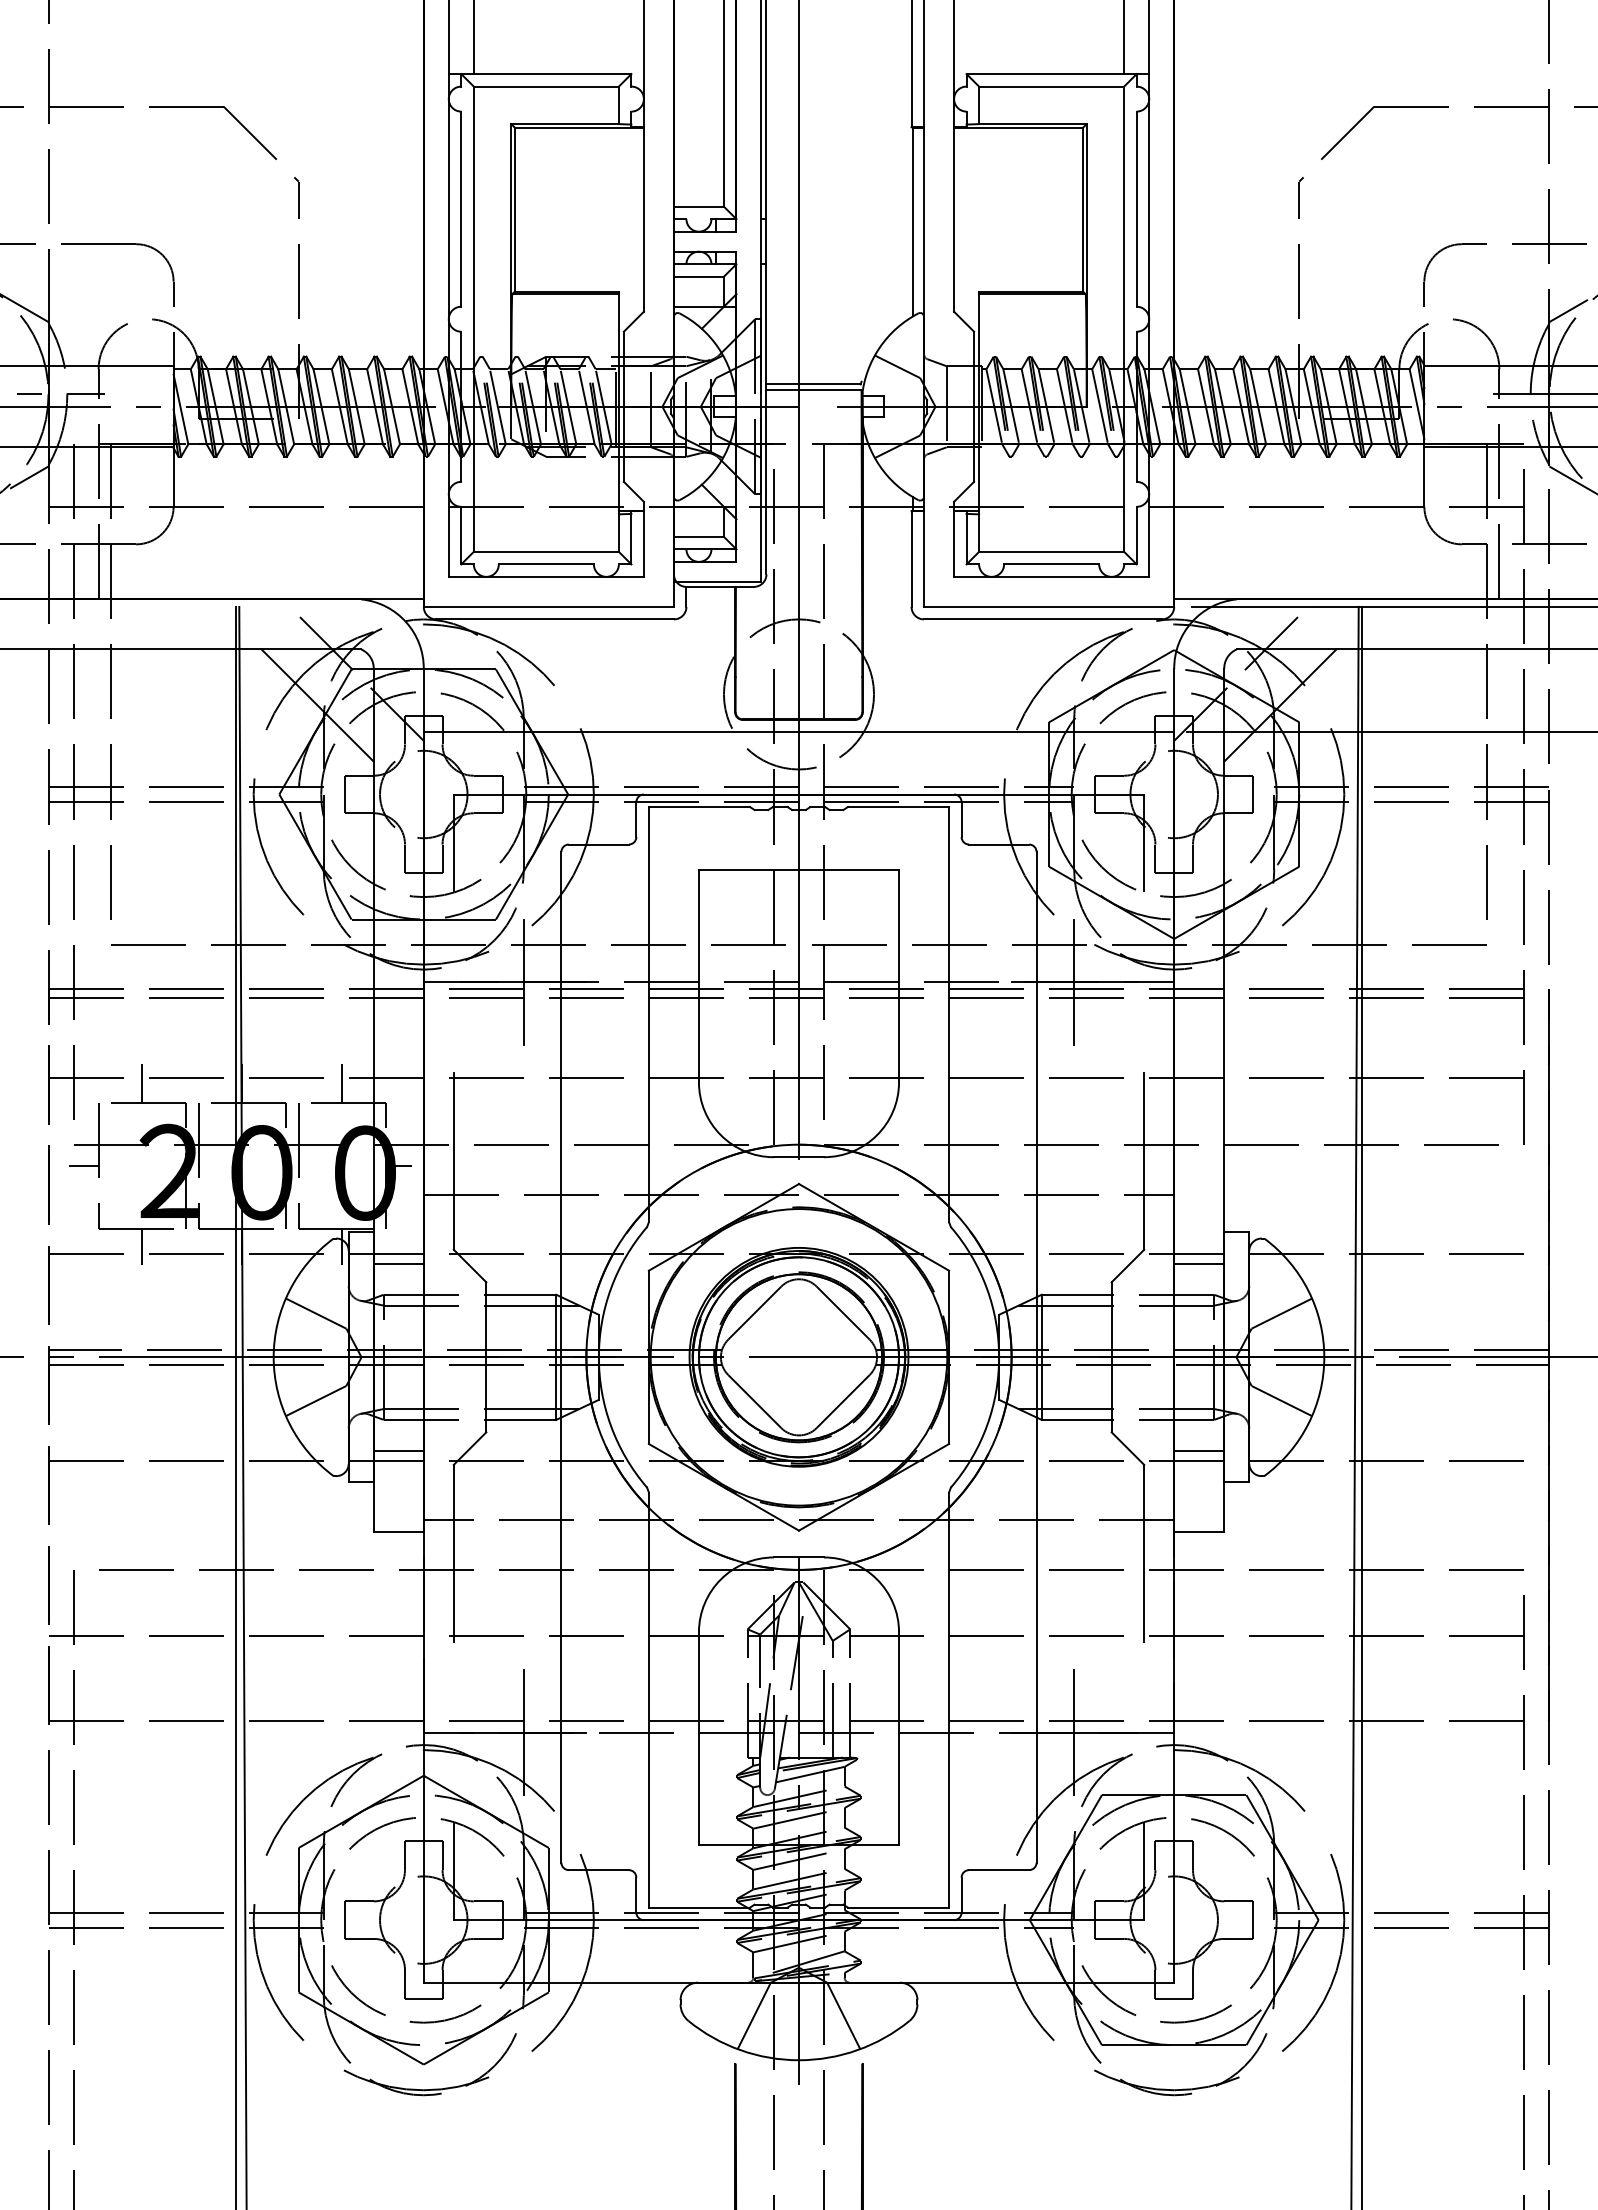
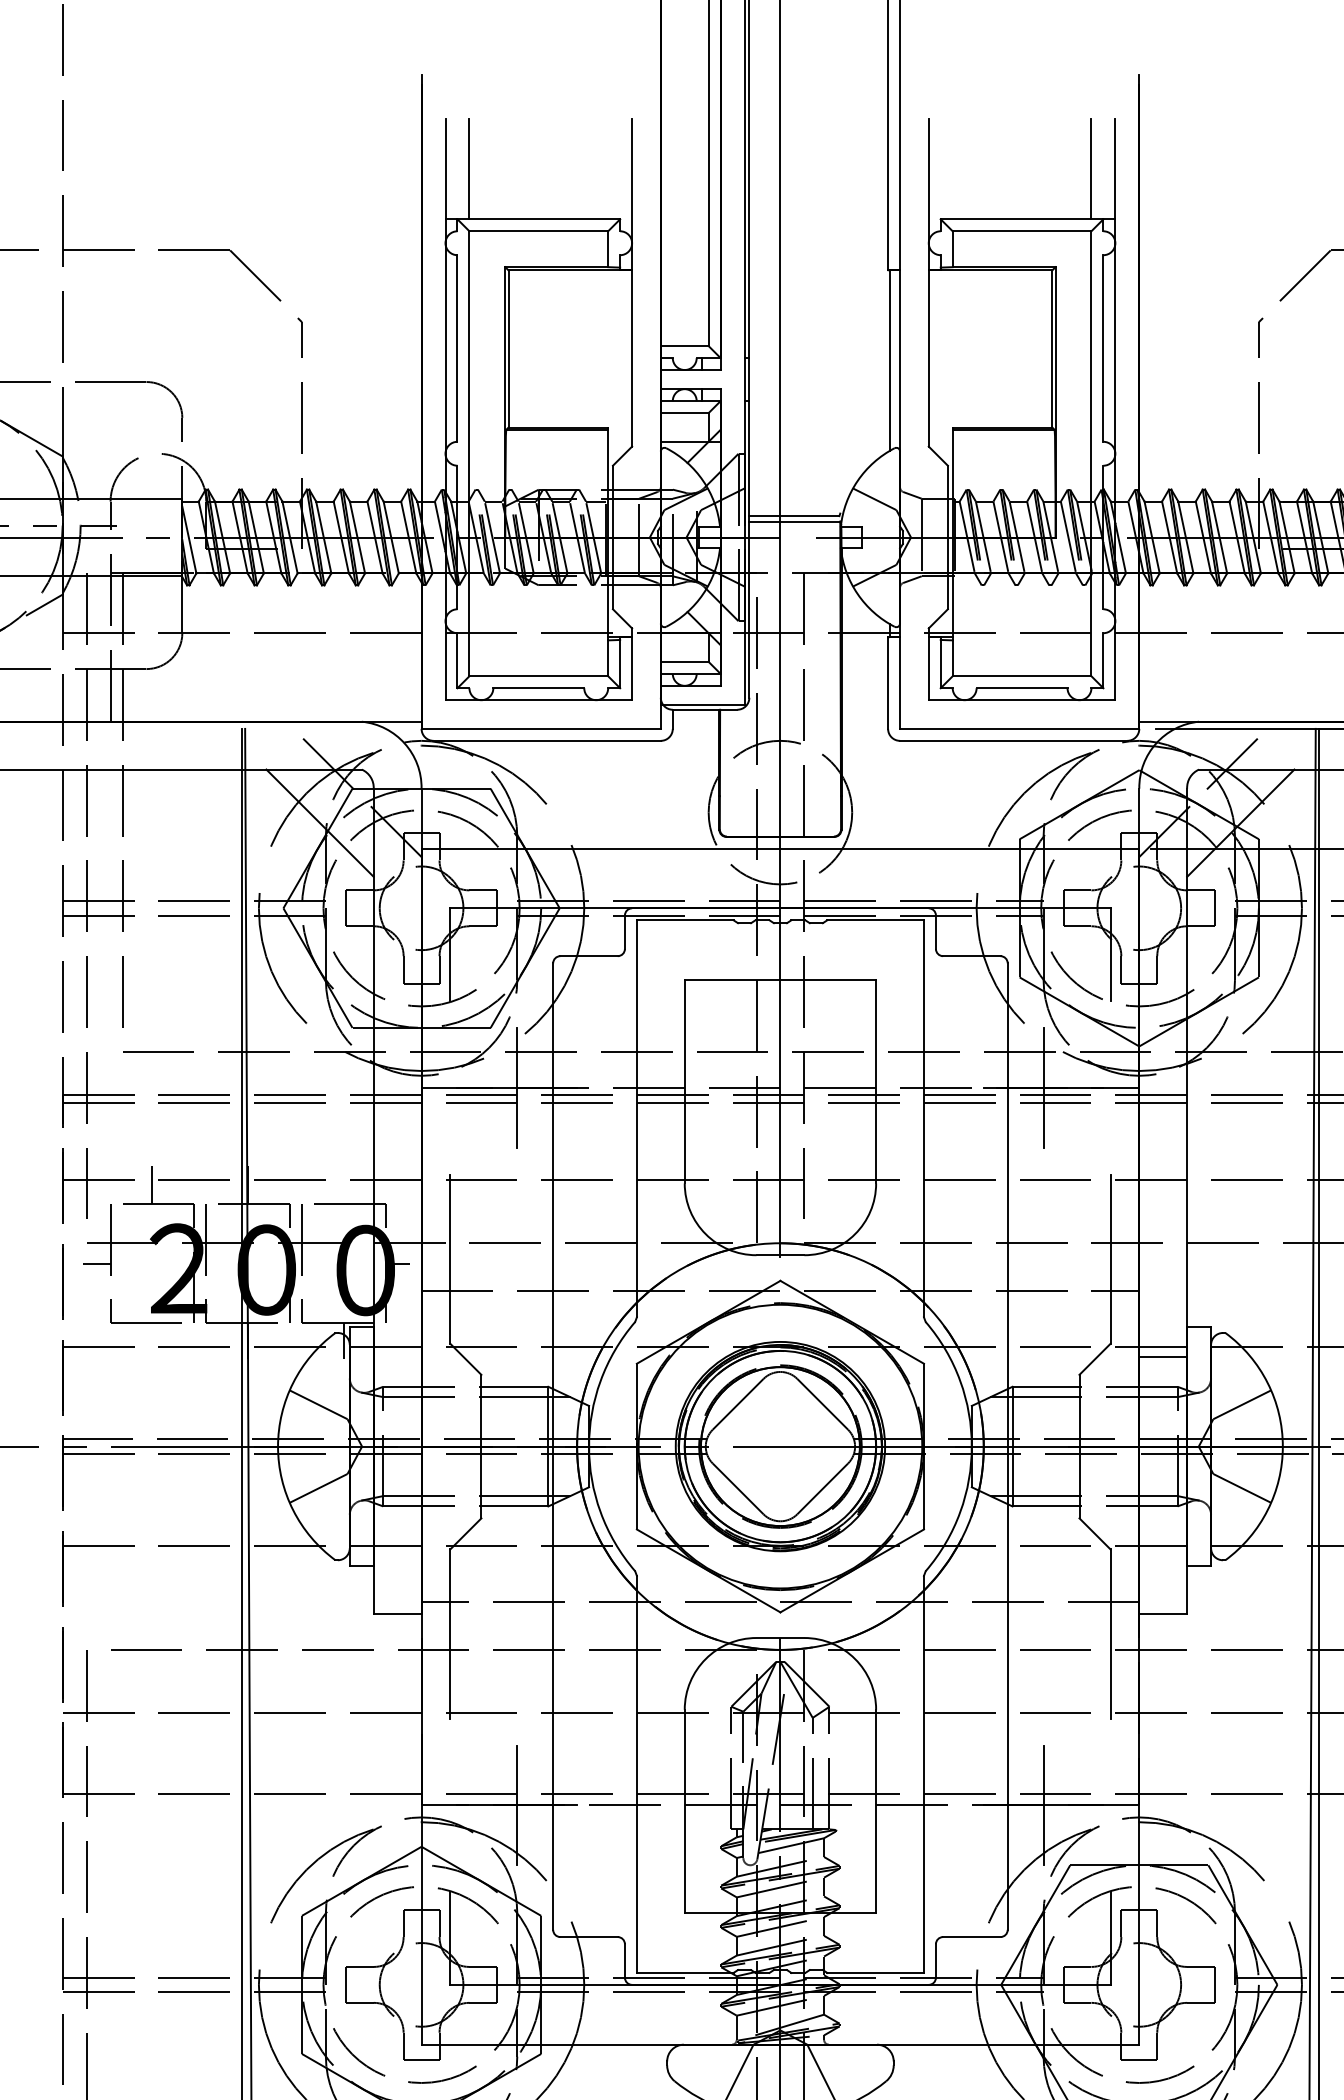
line: (342, 1083) -> (343, 1184), removed
line: (142, 1246) -> (152, 1340), removed
line: (398, 1263) -> (397, 1356), removed
line: (398, 1451) -> (397, 1536), removed
line: (1199, 1451) -> (1163, 1536), removed

